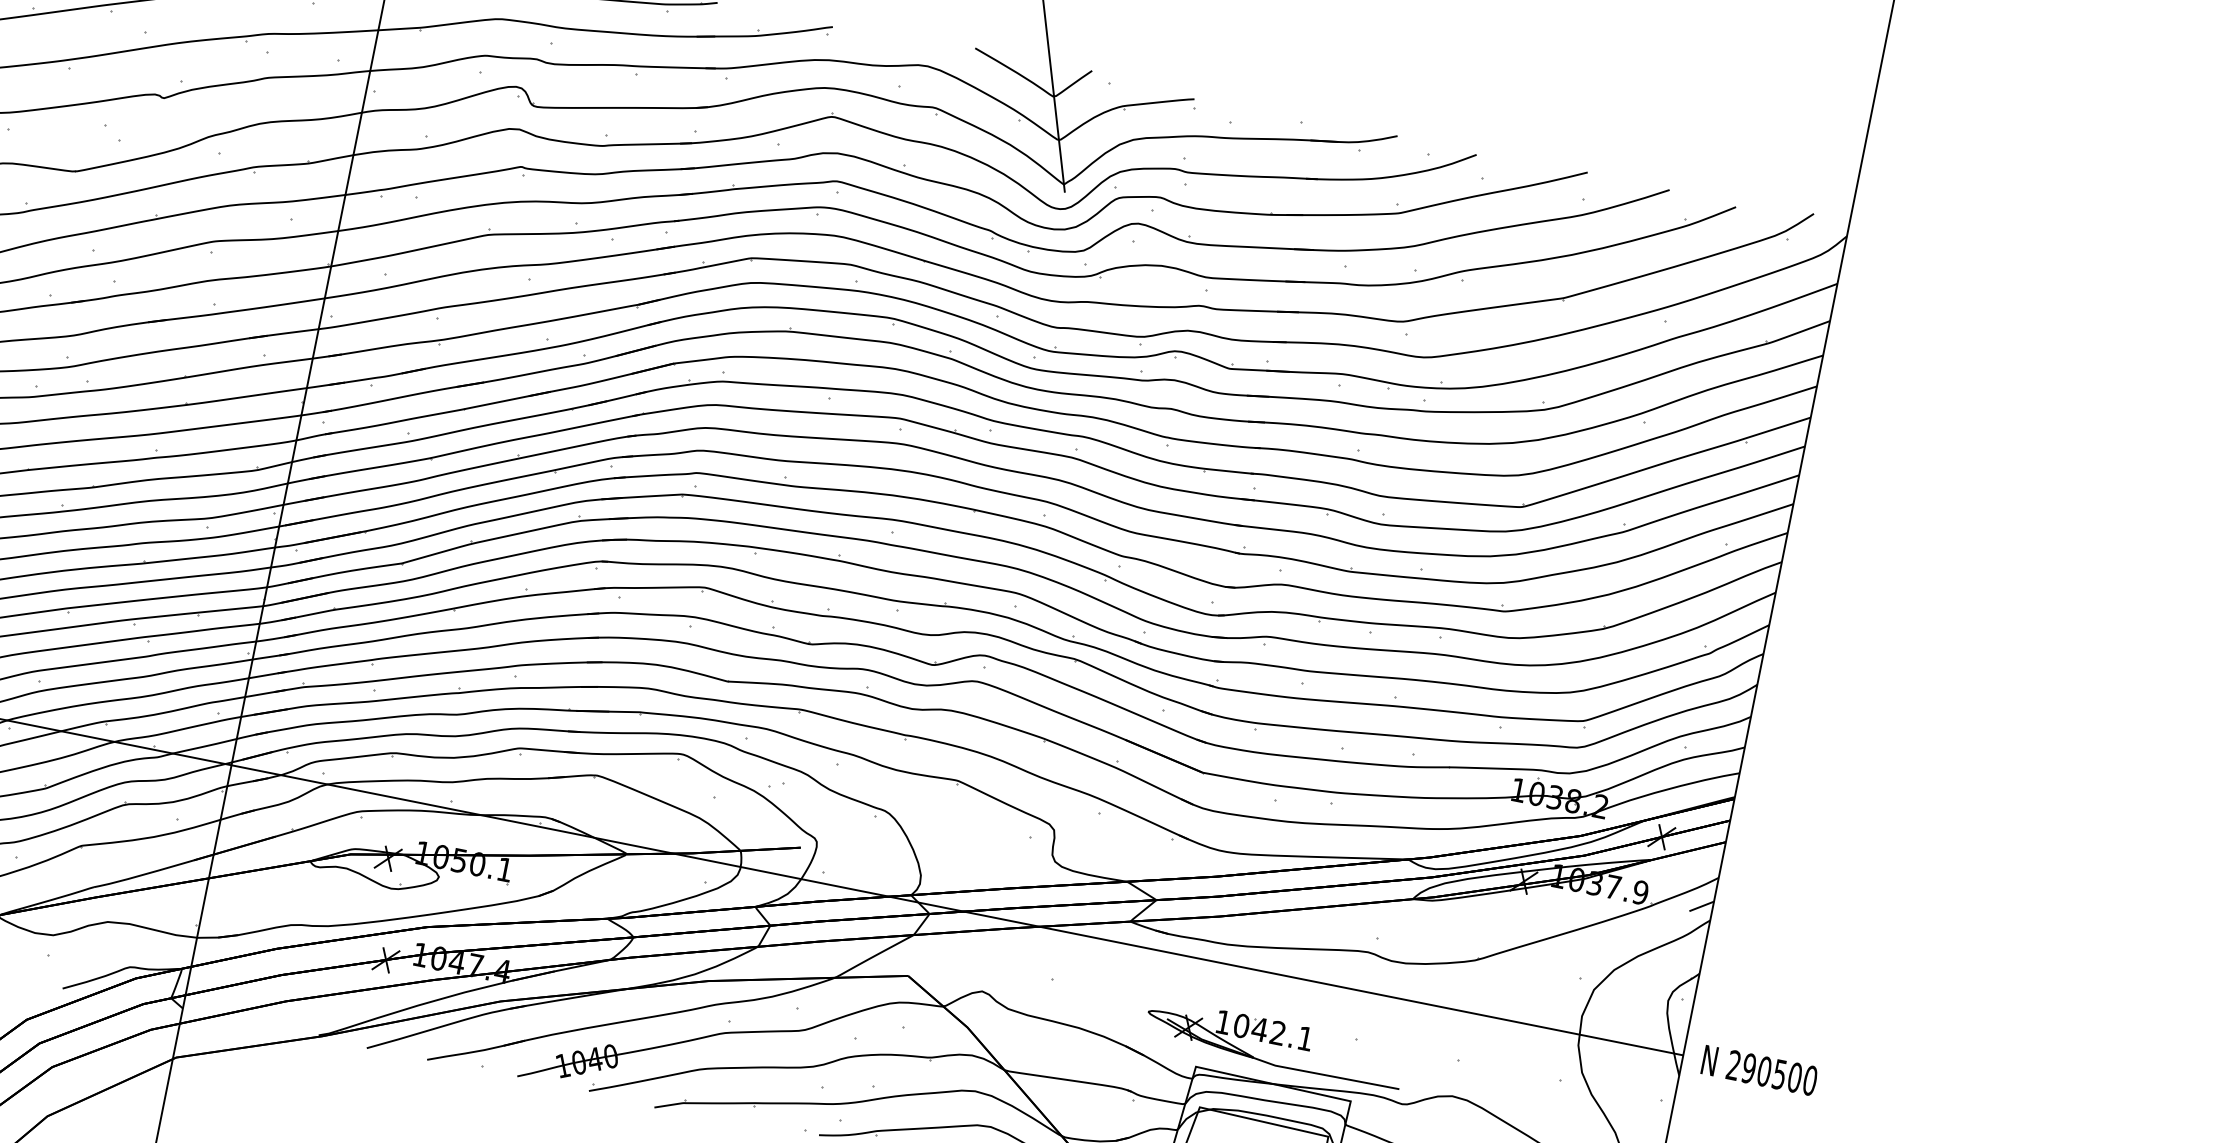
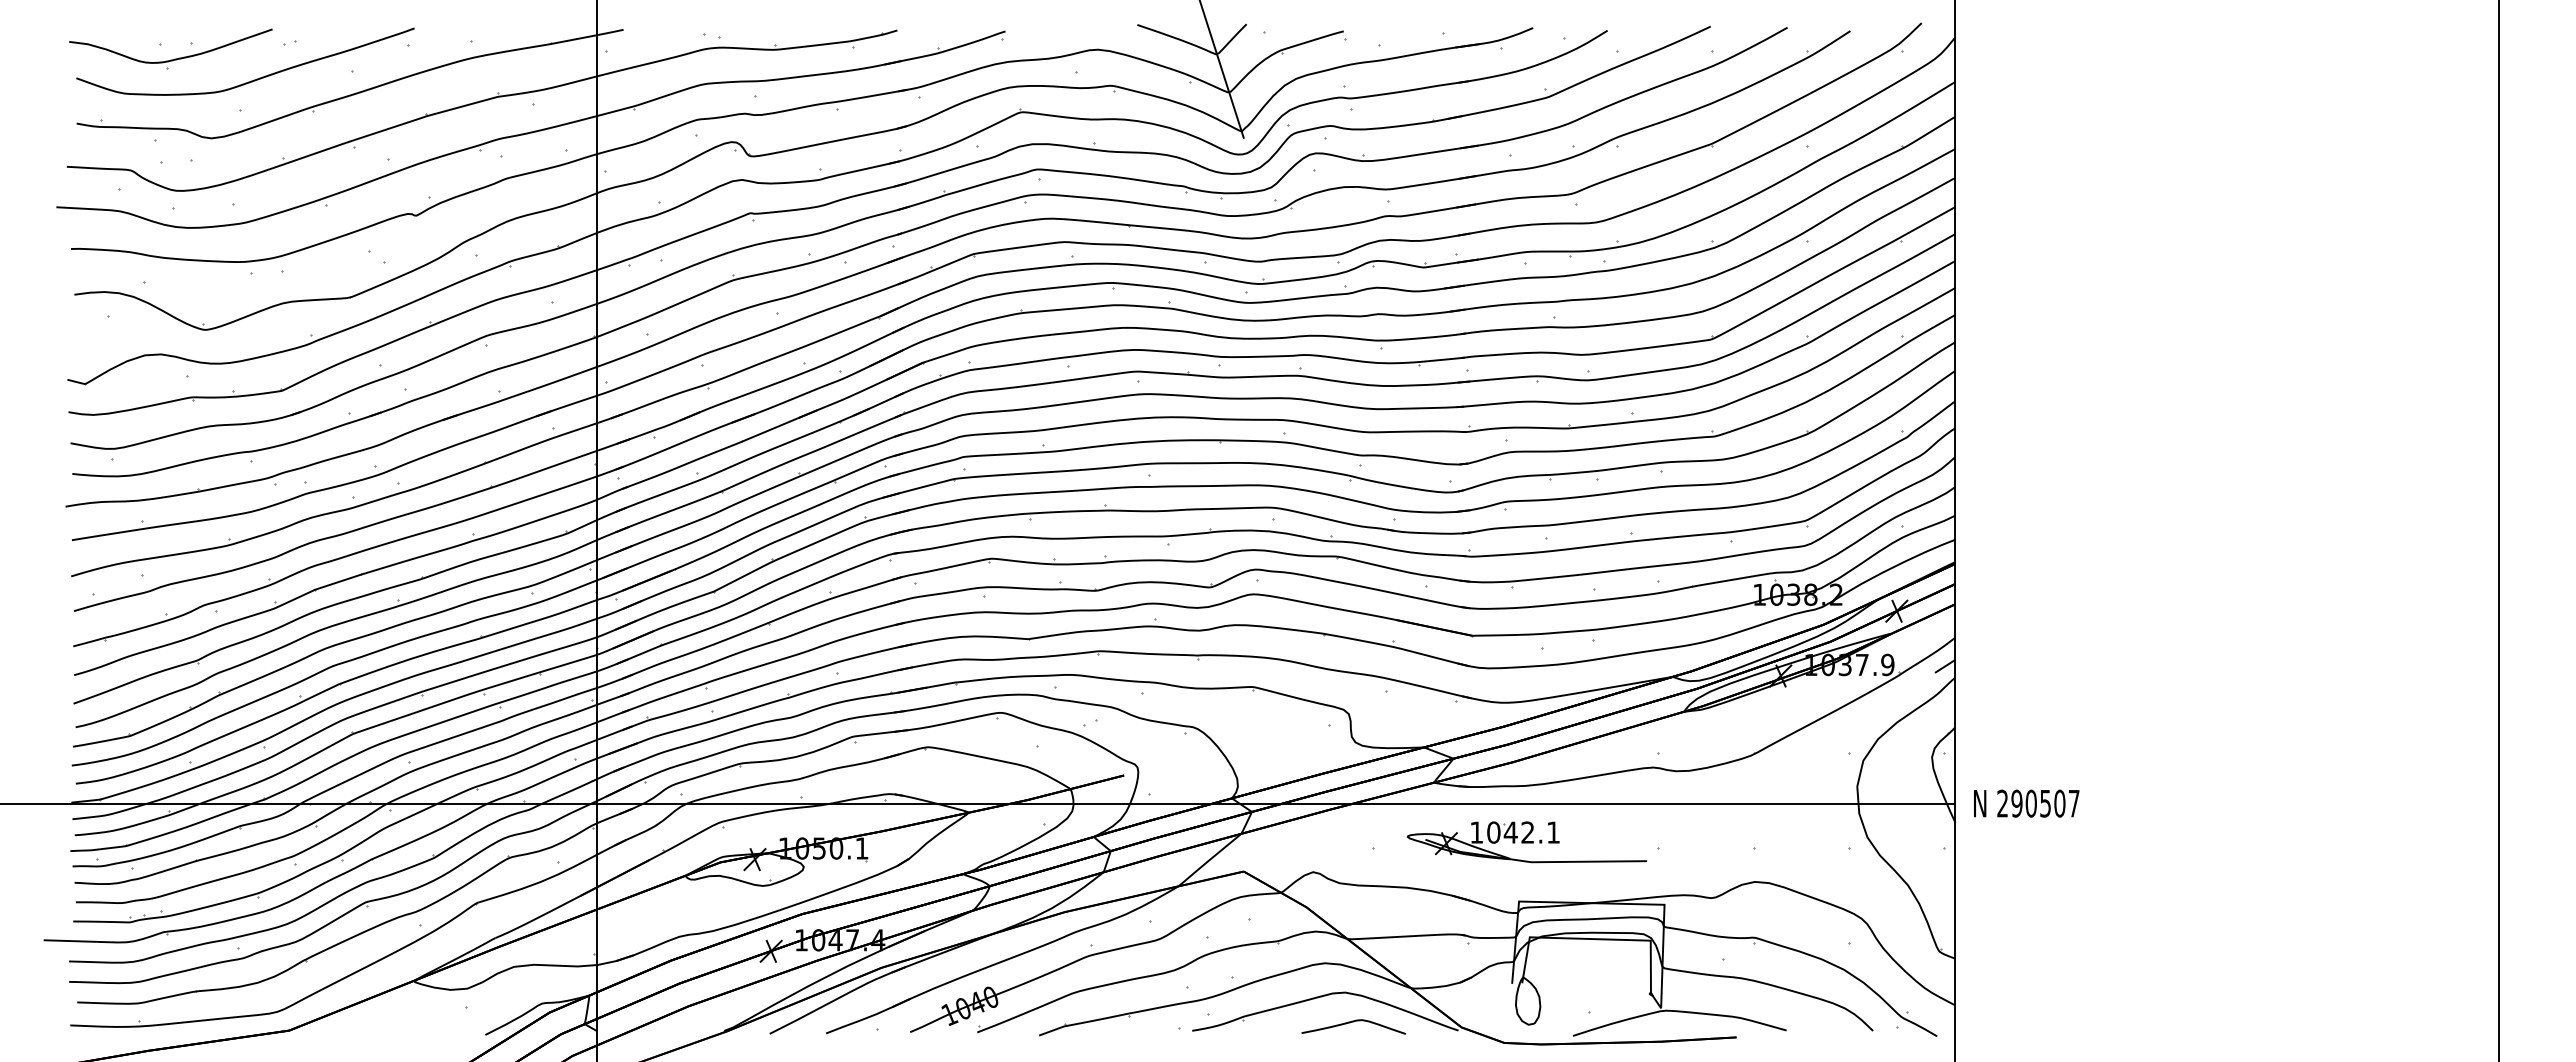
part: (1274, 1043) -> (1526, 842), moved
text: (1809, 1080) -> (2073, 803), 290500 -> 290507

